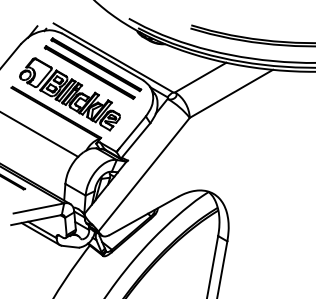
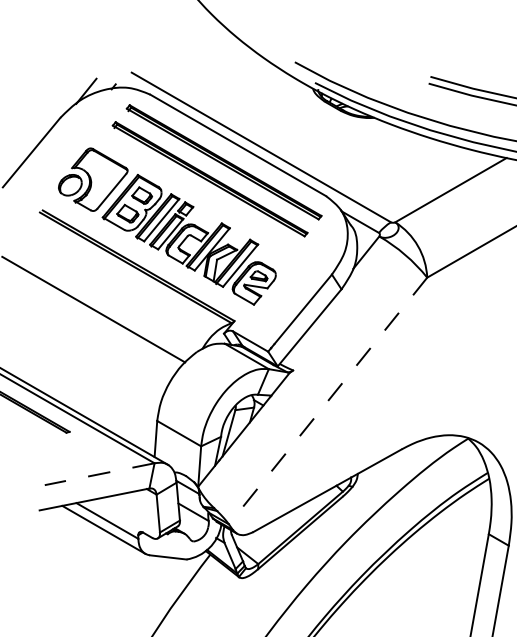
line: (144, 174) -> (328, 400), solid -> dashed
line: (38, 208) -> (98, 474), solid -> dashed

